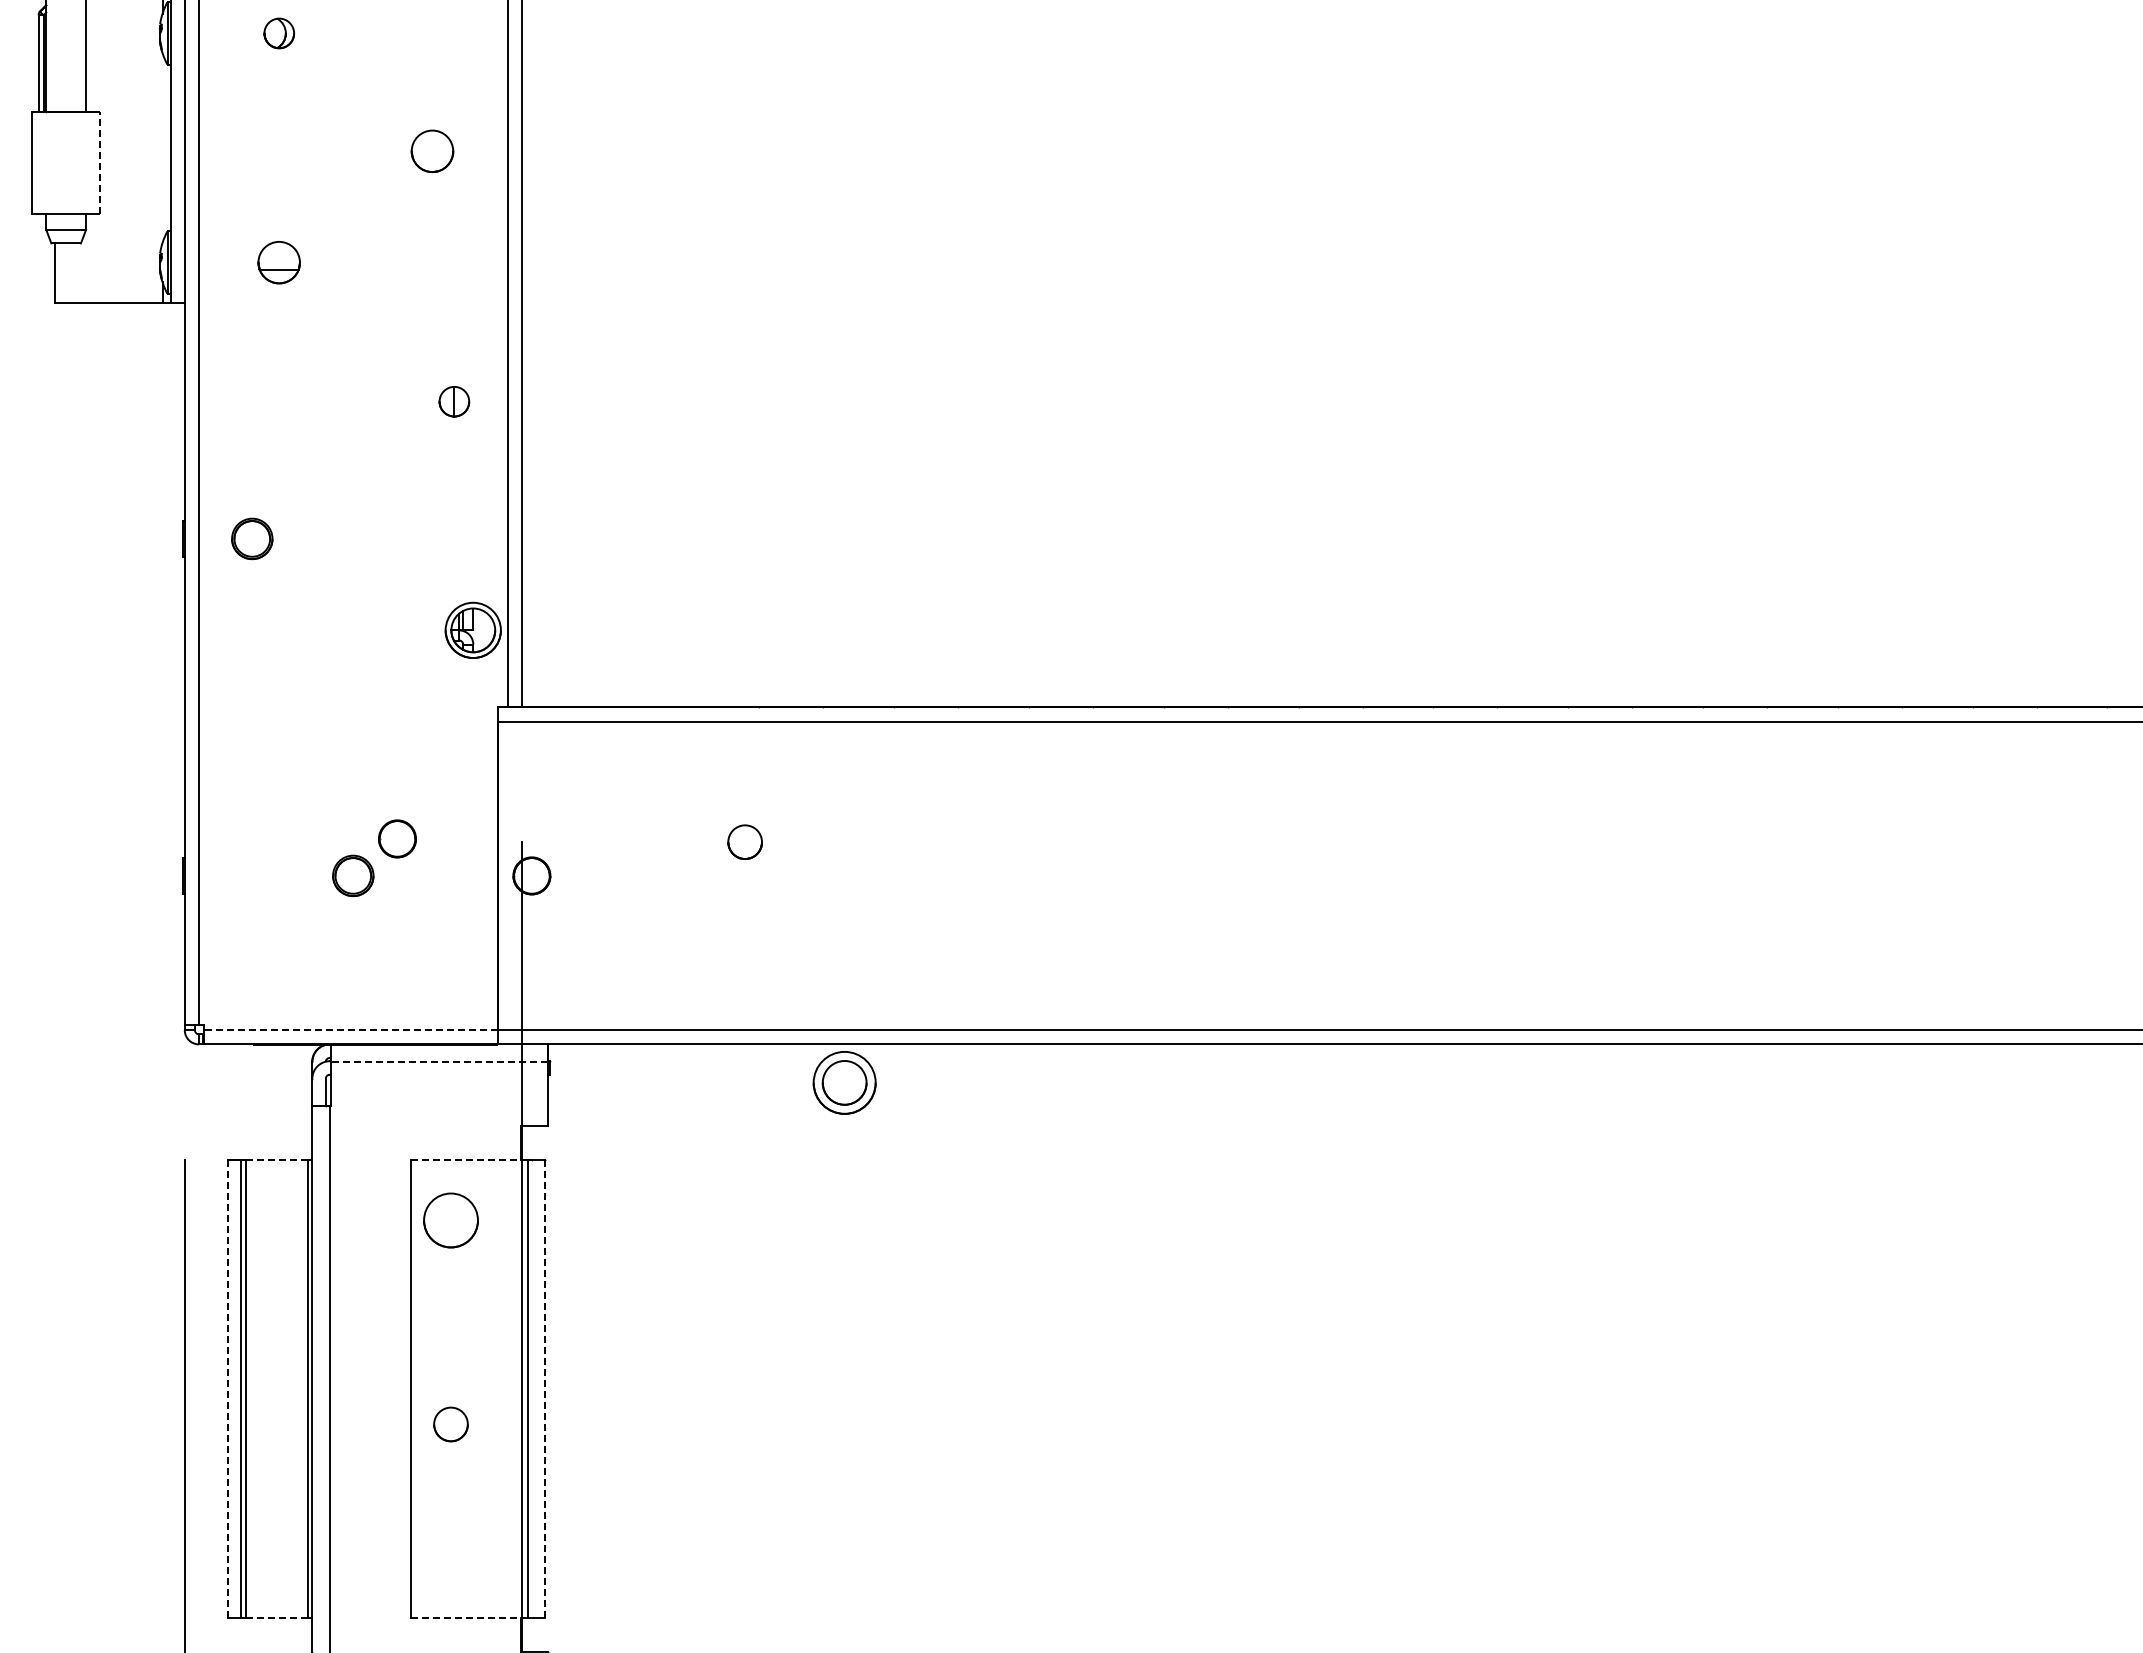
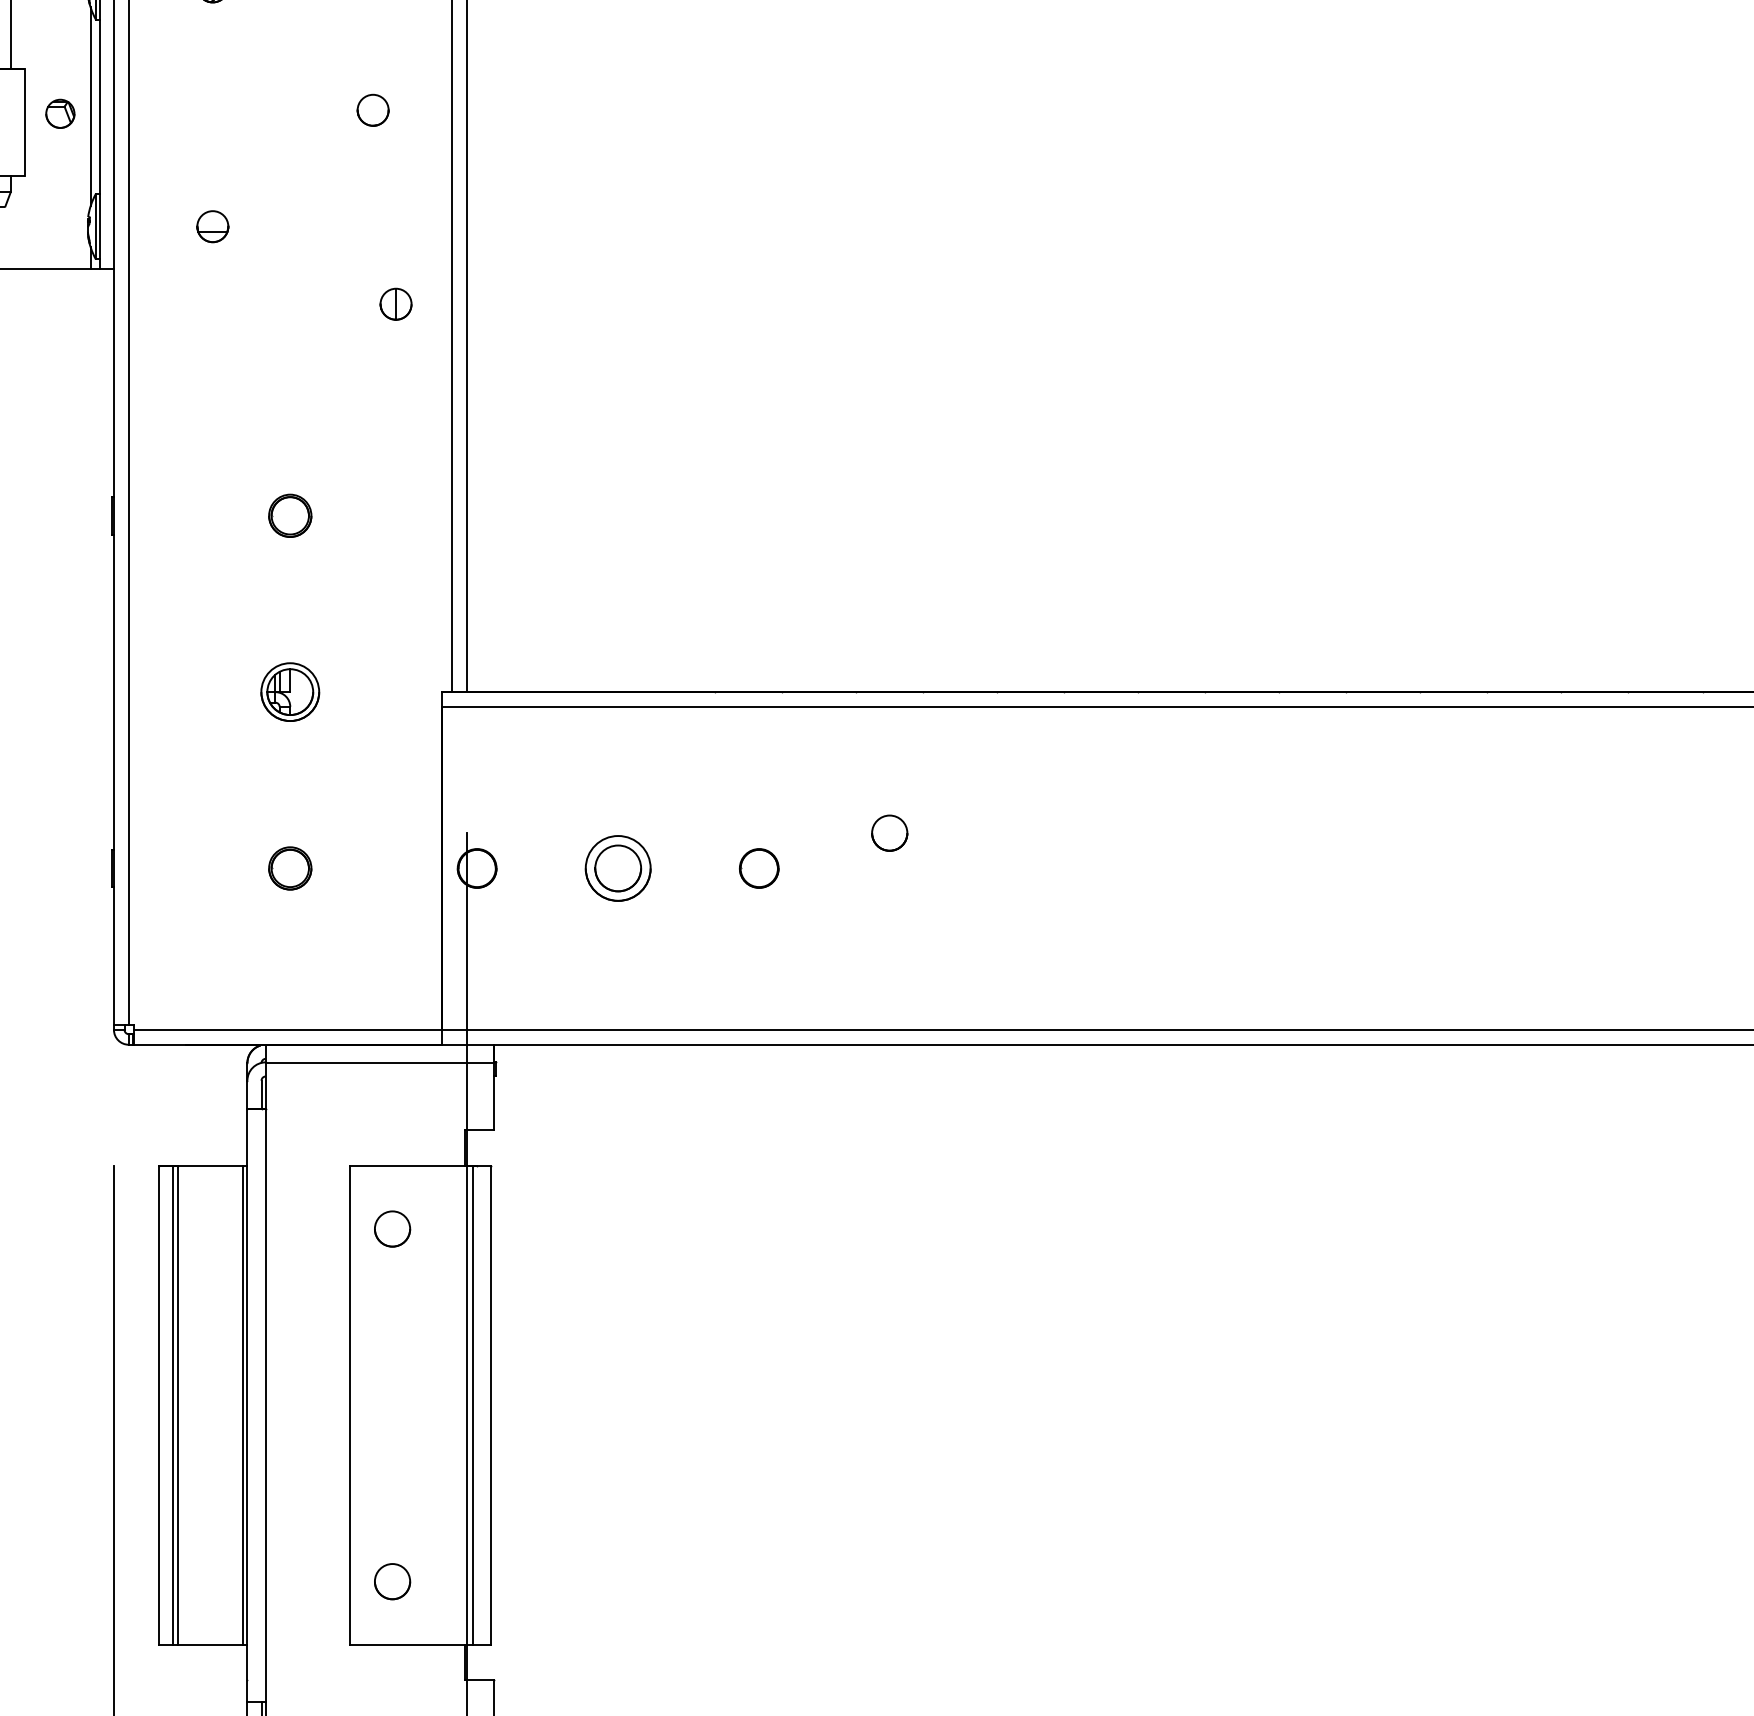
line: (162, 147) -> (90, 106), added
part: (432, 151) -> (373, 110), size x0.71
part: (133, 154) -> (60, 113), added
line: (99, 162) -> (24, 121), dashed -> solid
part: (279, 262) -> (213, 226), size x0.71
part: (454, 401) -> (396, 304), moved
part: (252, 538) -> (290, 515), moved
part: (472, 629) -> (289, 691), moved
circle: (397, 838) -> (759, 868), moved
circle: (744, 841) -> (889, 832), moved
line: (350, 1030) -> (287, 1030), dashed -> solid
line: (439, 1061) -> (380, 1062), dashed -> solid
part: (844, 1082) -> (618, 868), moved
line: (277, 1159) -> (210, 1165), dashed -> solid
line: (469, 1159) -> (411, 1165), dashed -> solid
part: (450, 1220) -> (392, 1229), size x0.62
line: (228, 1389) -> (159, 1405), dashed -> solid
line: (545, 1389) -> (491, 1405), dashed -> solid
part: (450, 1424) -> (392, 1581), moved
line: (277, 1618) -> (210, 1645), dashed -> solid
line: (469, 1618) -> (411, 1645), dashed -> solid

